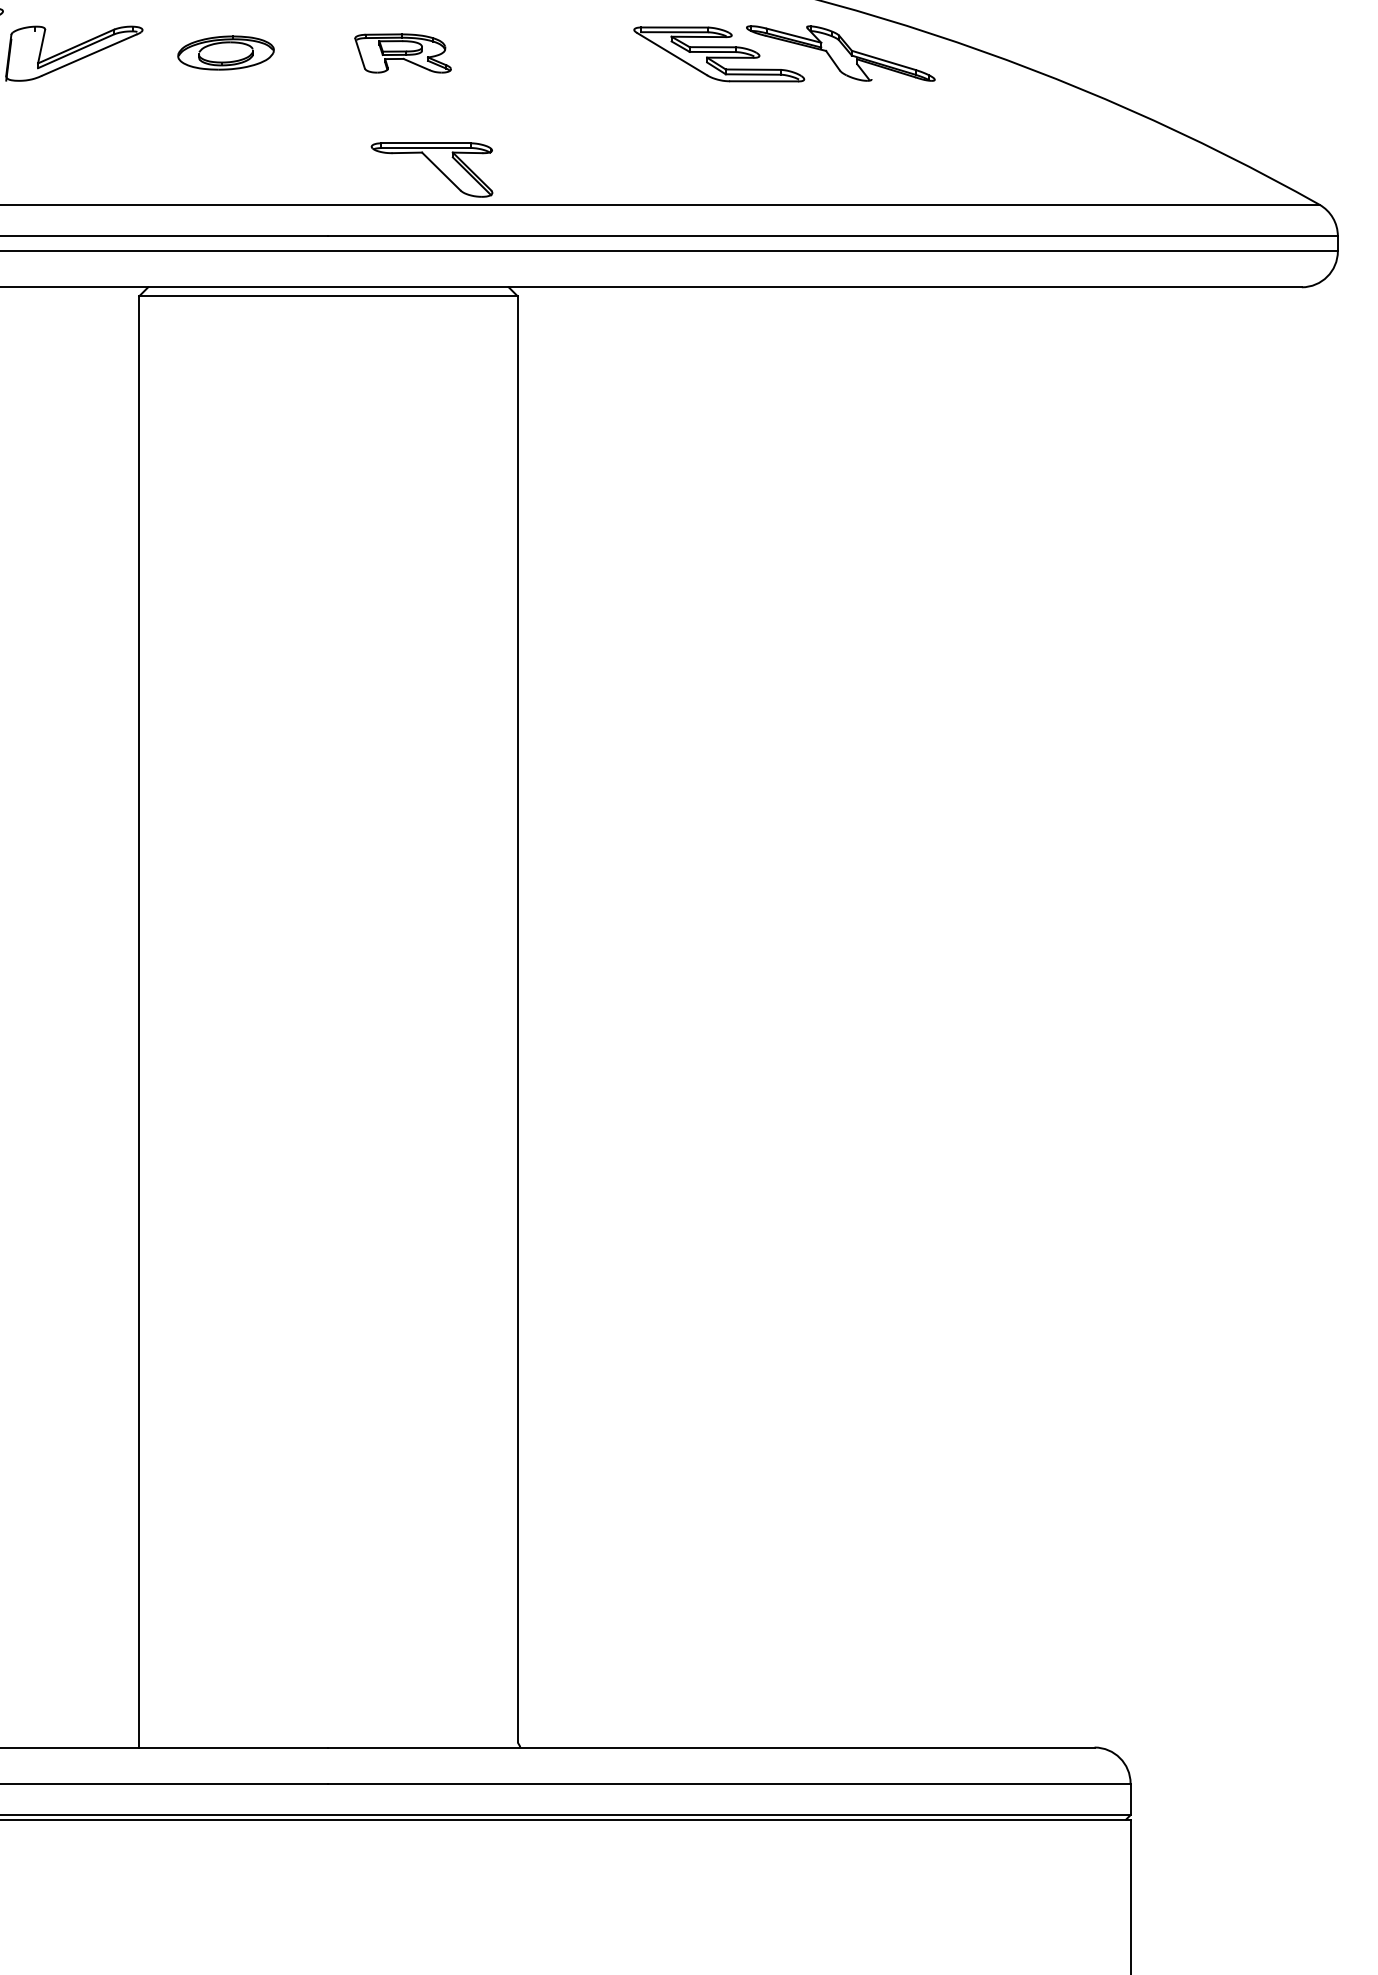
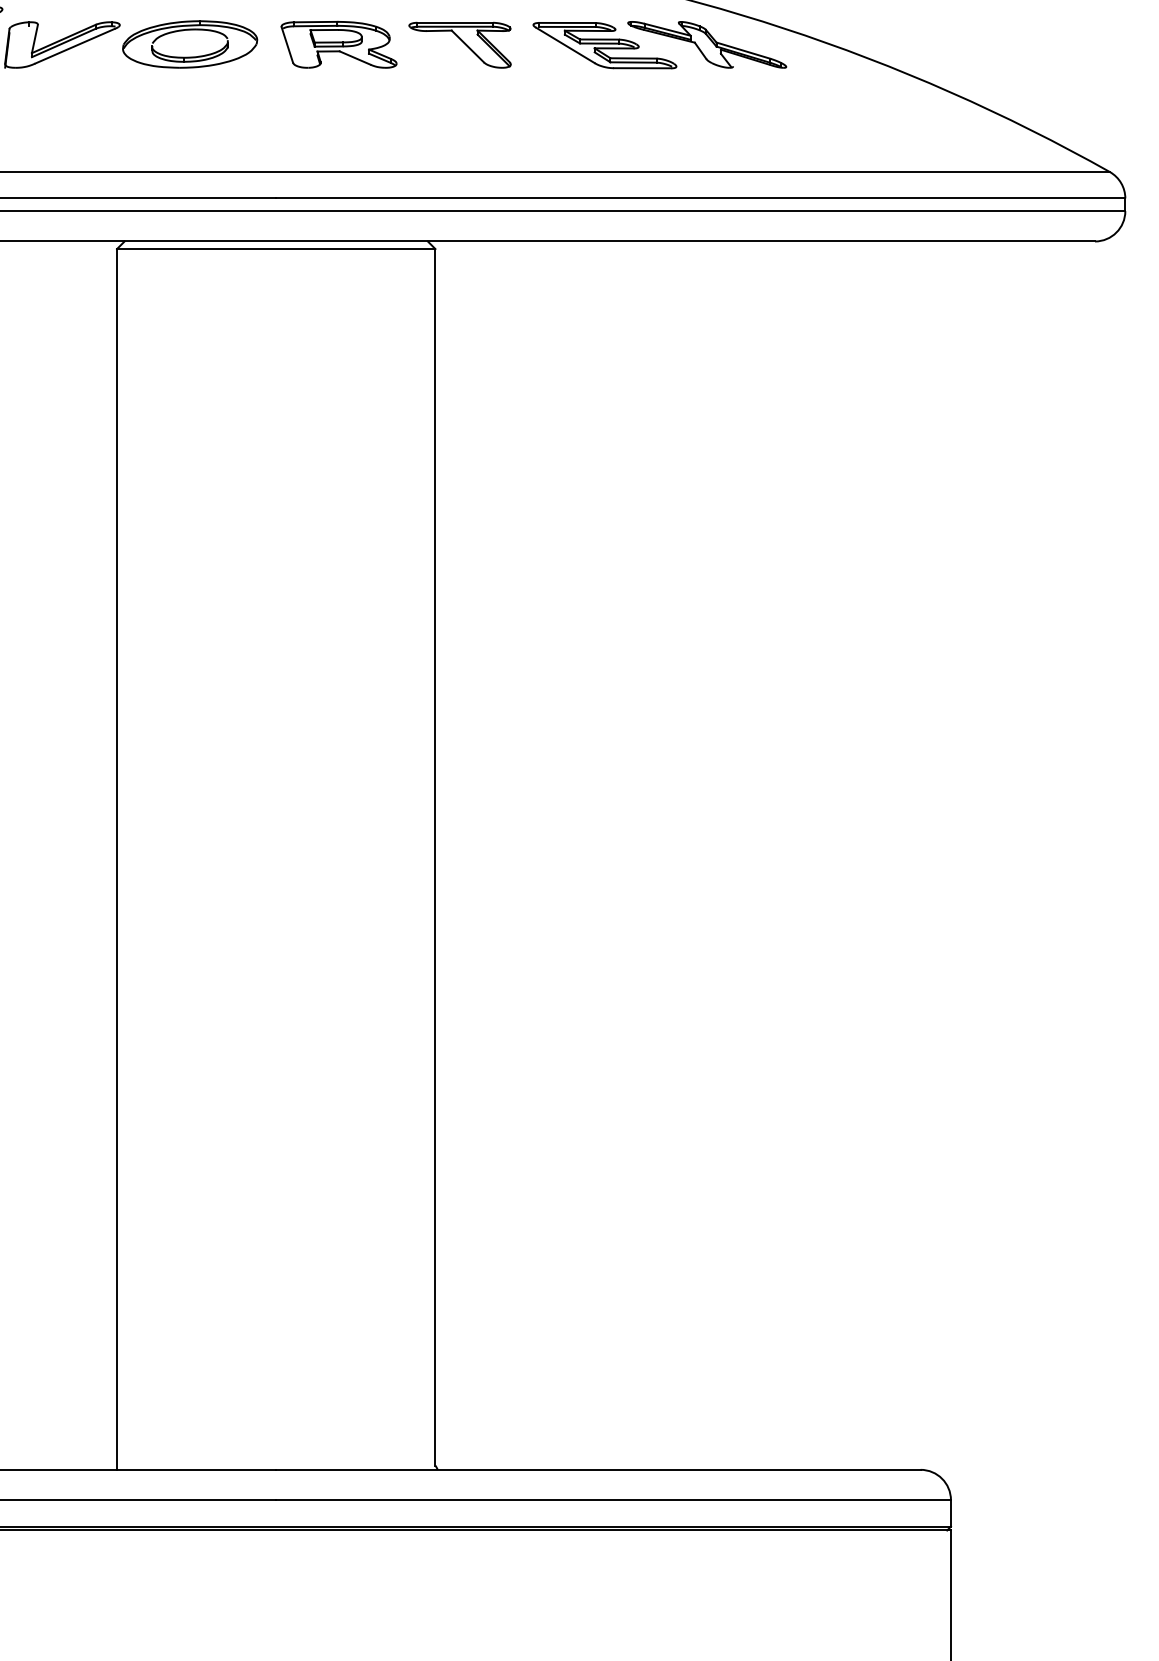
part: (225, 52) -> (189, 43), size x1.67
part: (402, 53) -> (338, 44), size x1.43
part: (431, 169) -> (459, 44), moved

